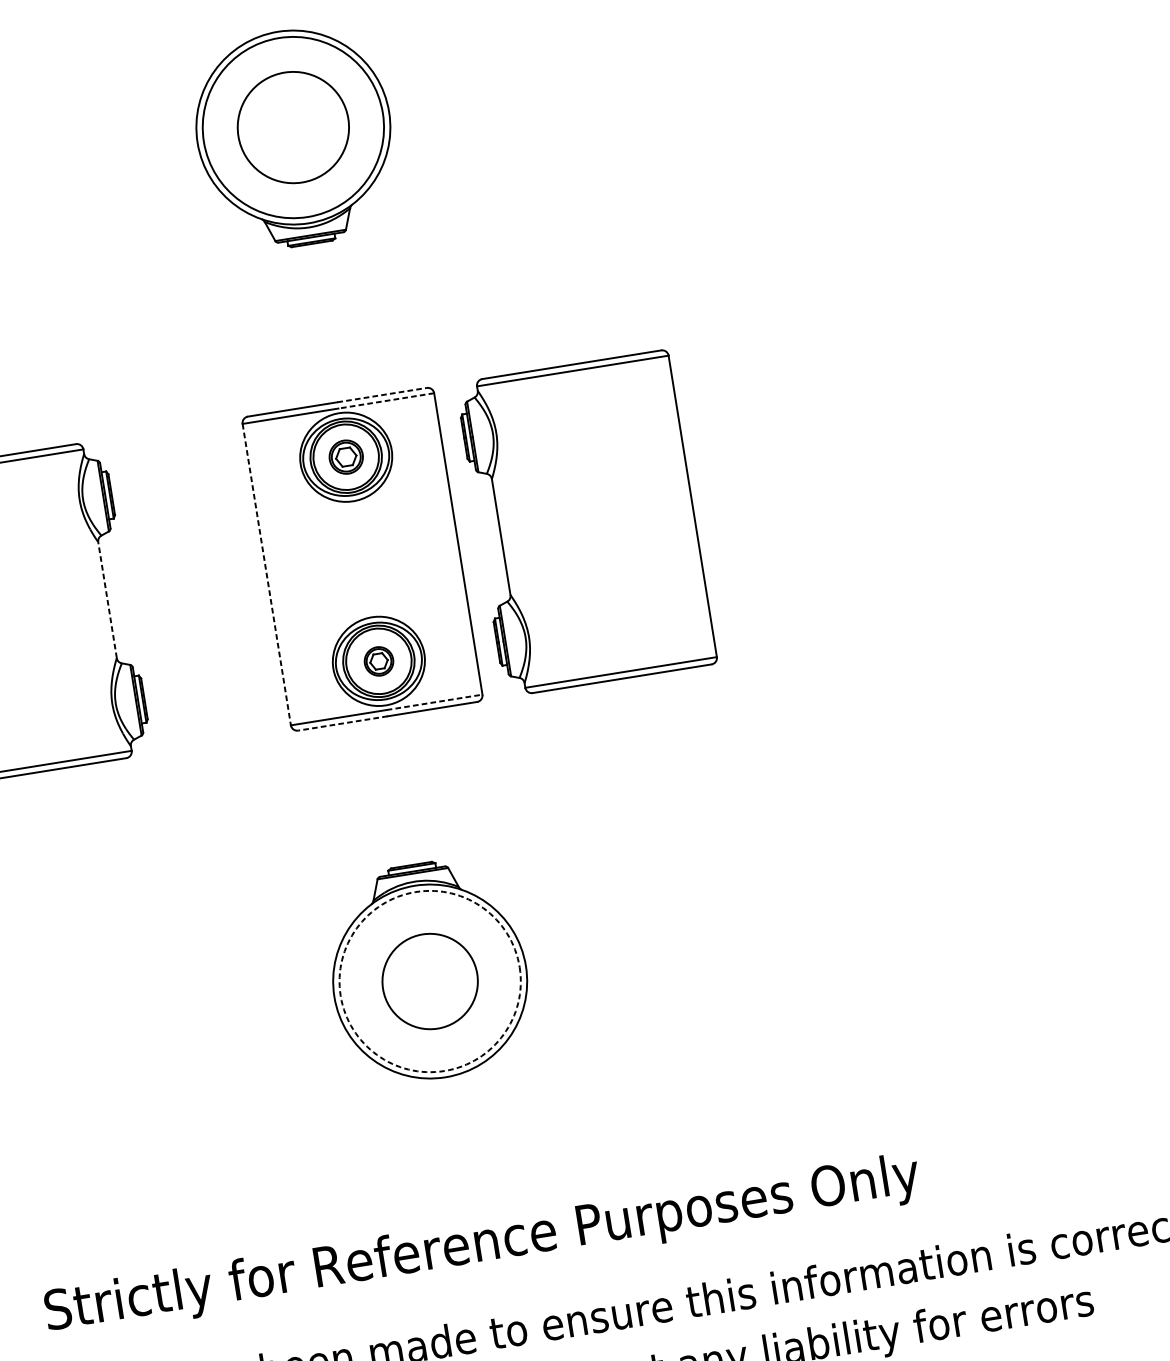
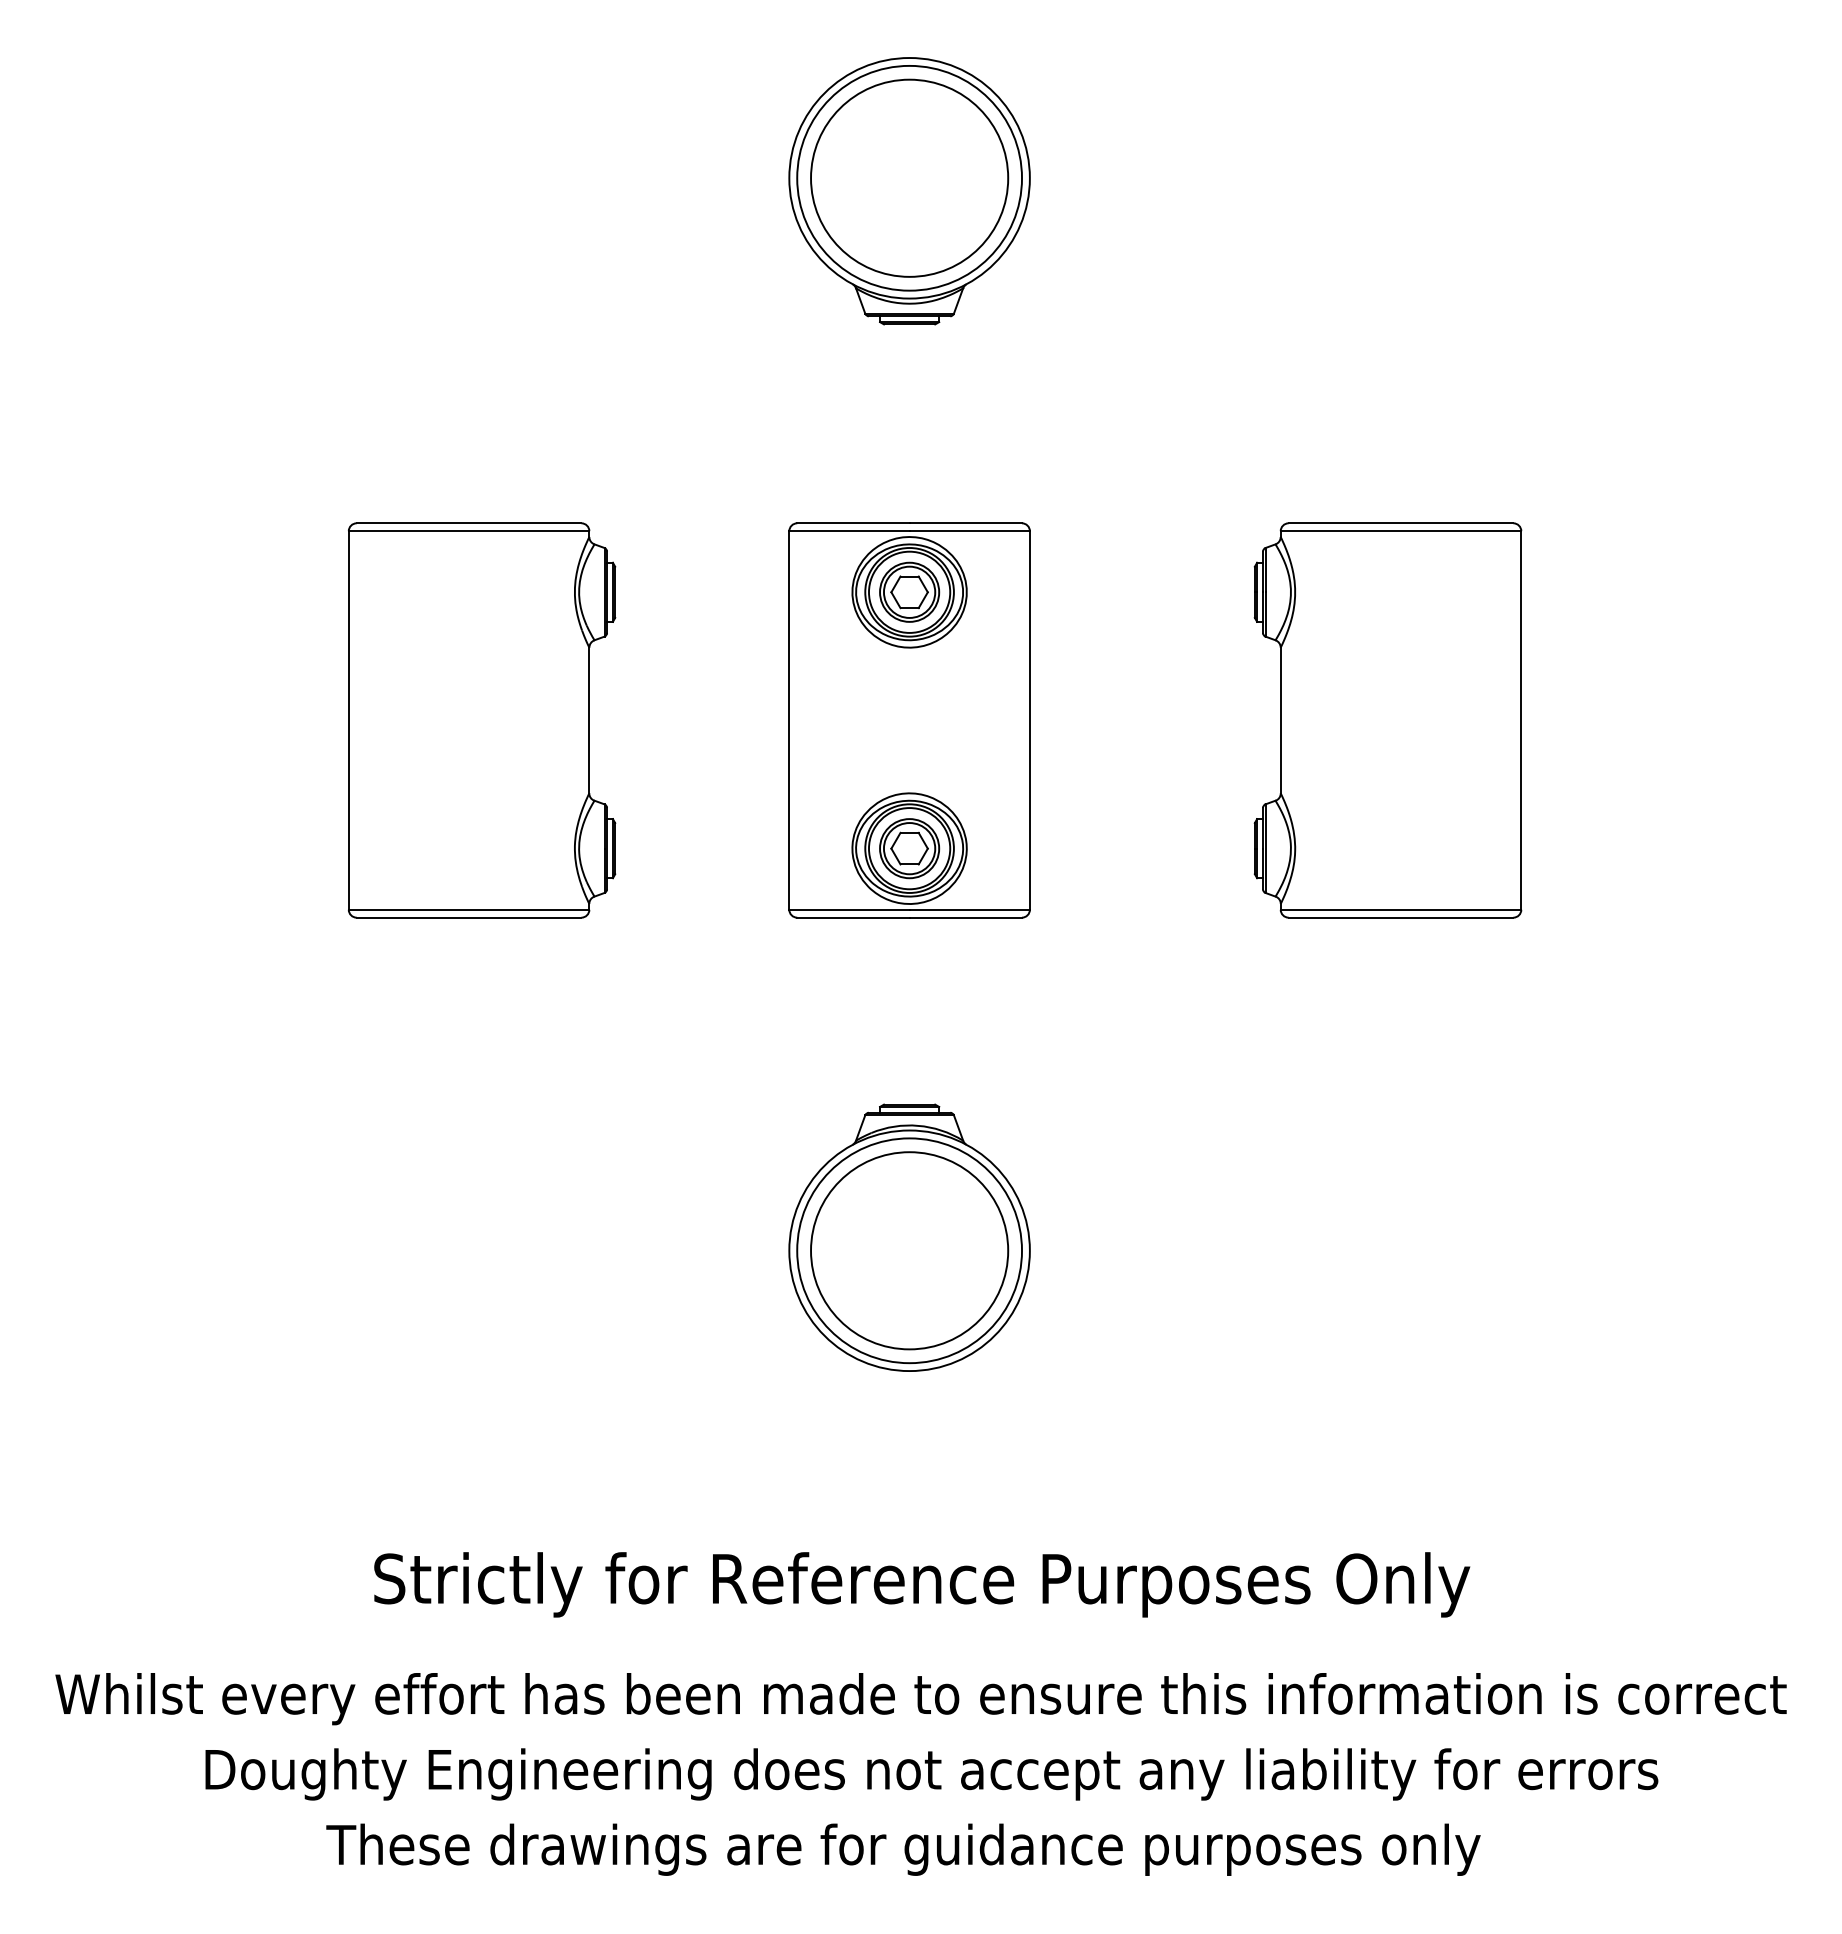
circle: (293, 126) -> (909, 177), size x1.43
line: (382, 395) -> (966, 523), dashed -> solid
line: (386, 401) -> (969, 531), dashed -> solid
part: (346, 456) -> (909, 591), size x1.43
part: (586, 523) -> (1387, 720), moved
line: (266, 574) -> (789, 720), dashed -> solid
line: (107, 600) -> (589, 720), dashed -> solid
part: (378, 661) -> (909, 848), size x1.67
line: (435, 702) -> (970, 909), dashed -> solid
line: (342, 723) -> (852, 917), dashed -> solid
circle: (430, 981) -> (909, 1250), dashed -> solid
circle: (430, 981) -> (909, 1250), size x1.67

